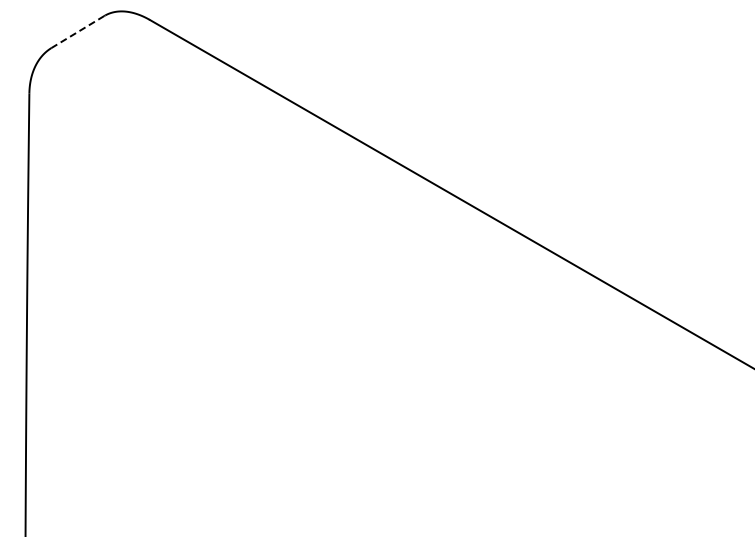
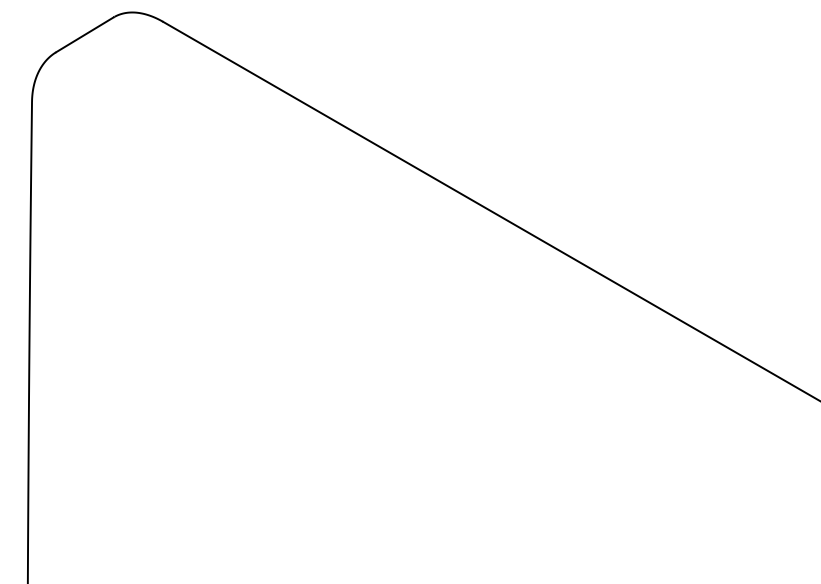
line: (77, 32) -> (84, 35), dashed -> solid

